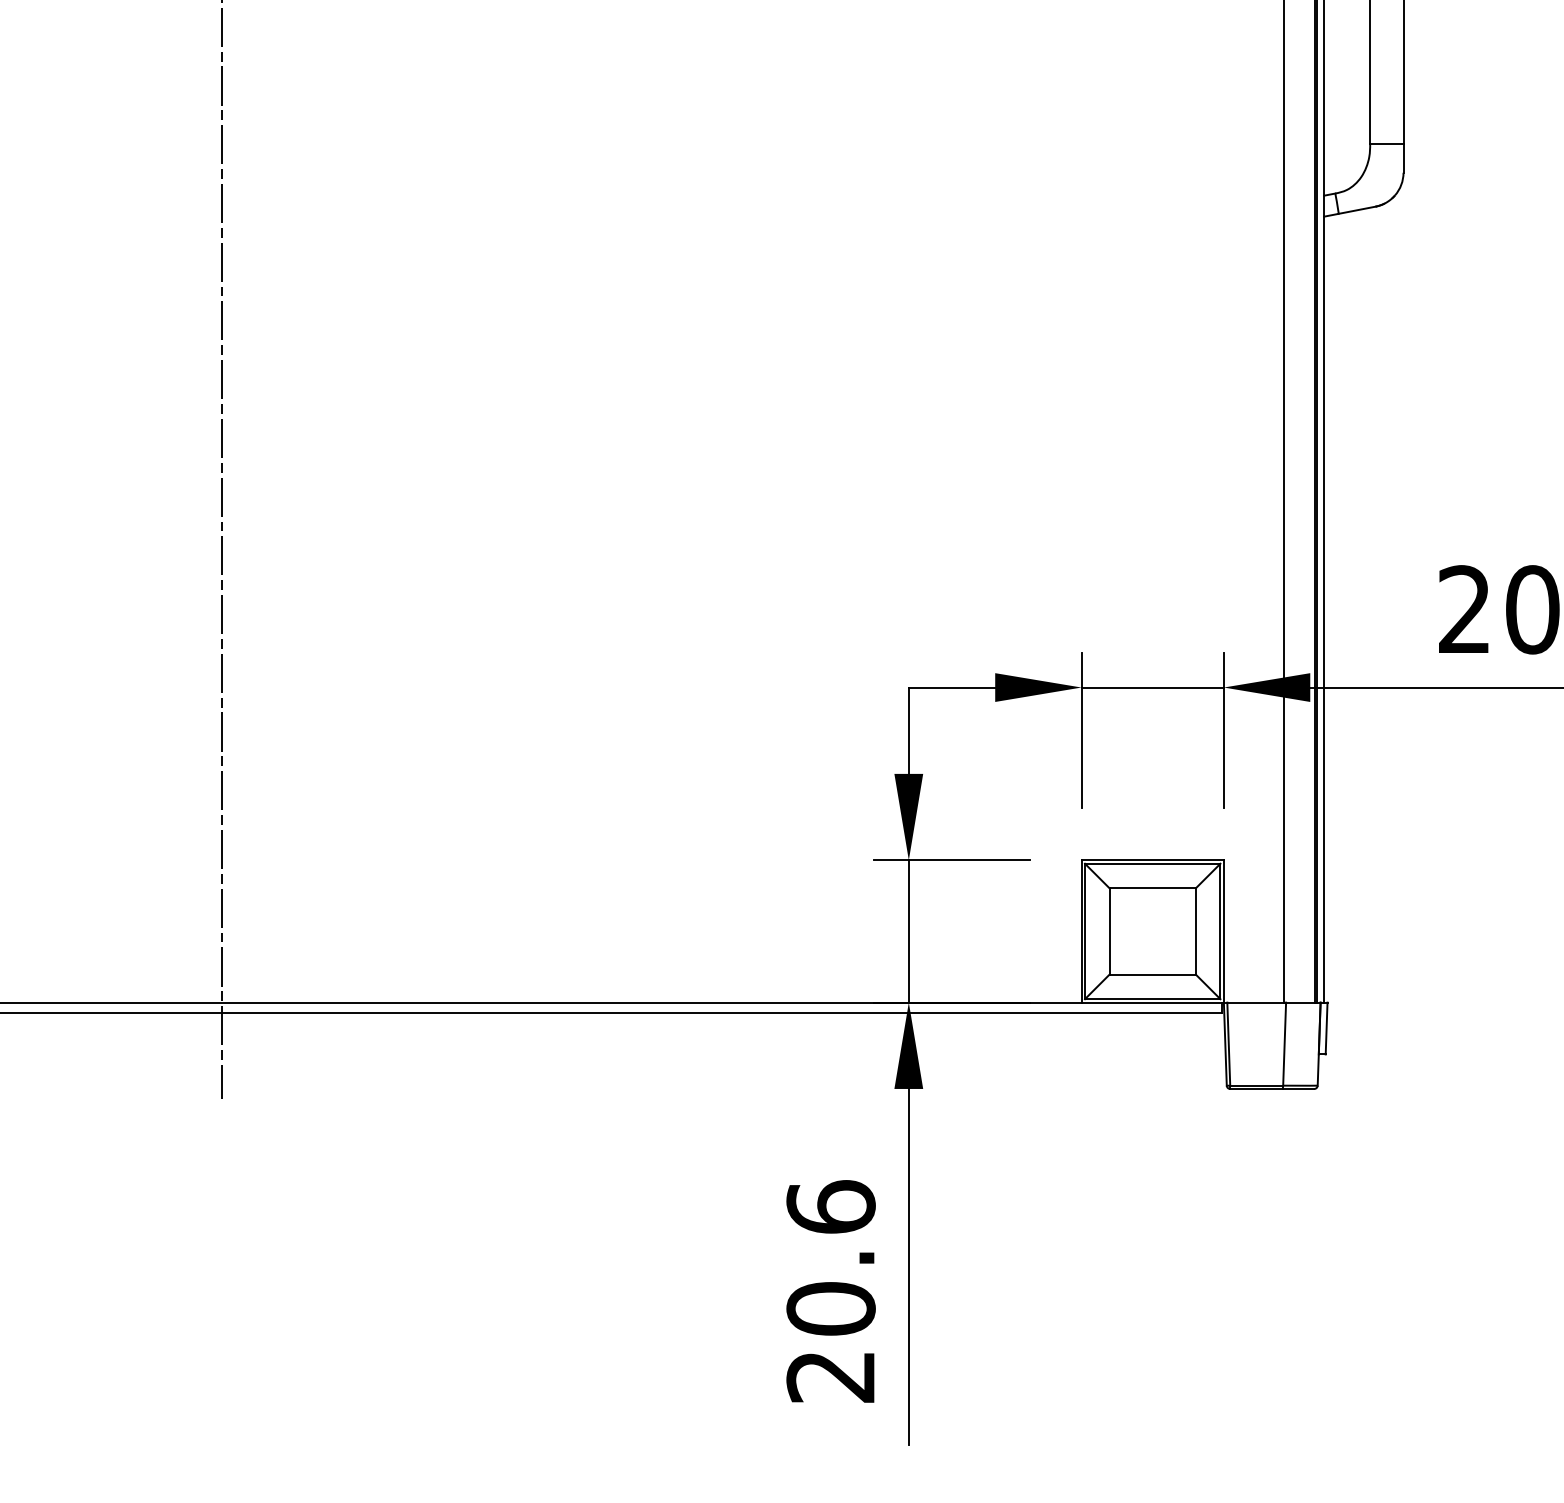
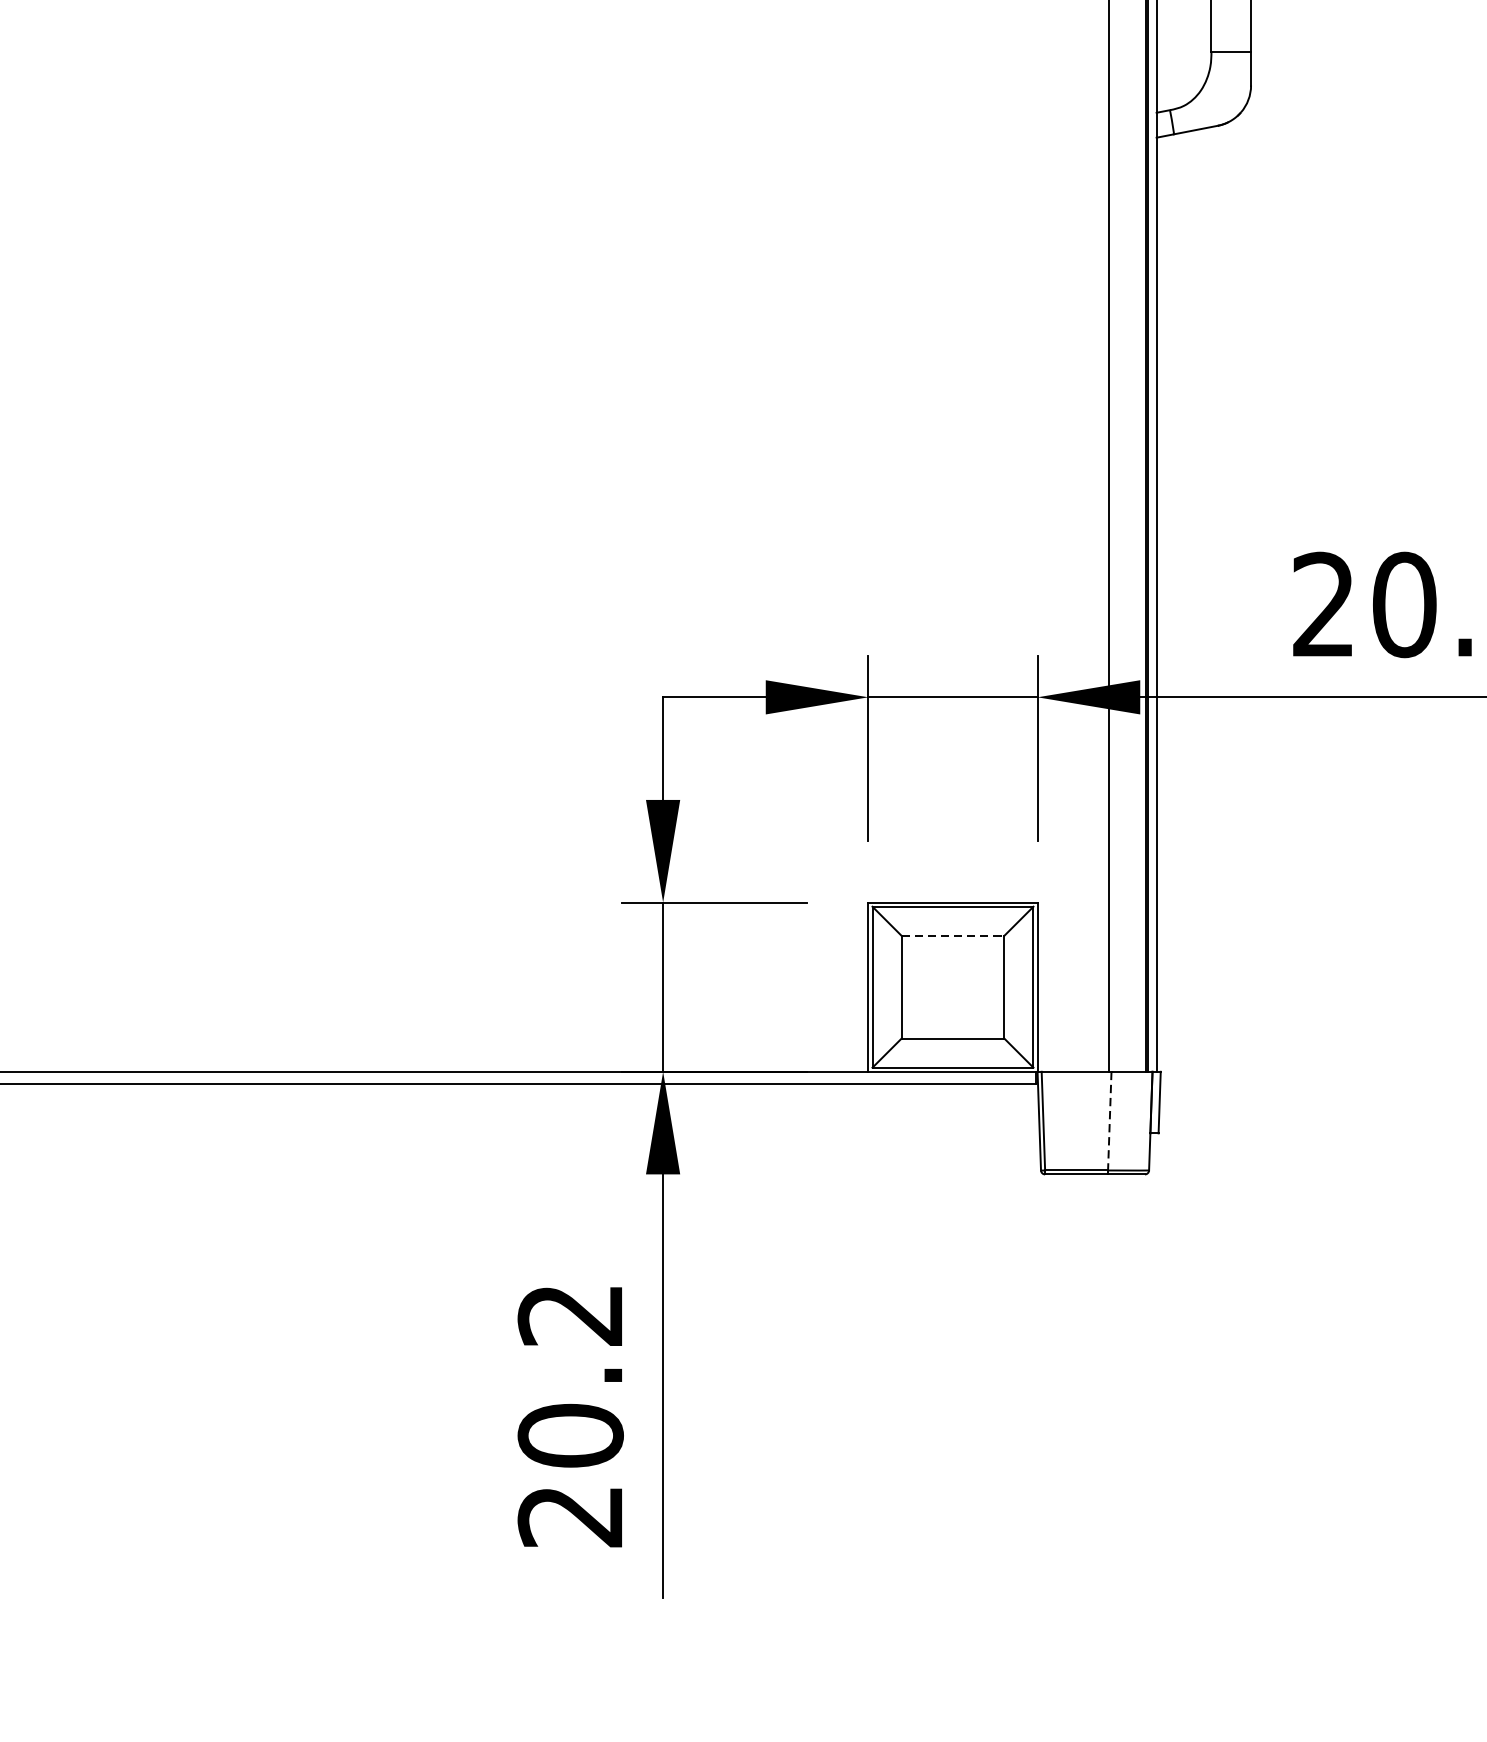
line: (1153, 888) -> (953, 936), solid -> dashed
line: (1284, 1044) -> (1109, 1121), solid -> dashed
text: (830, 1206) -> (570, 1314), 20.6 -> 20.2

